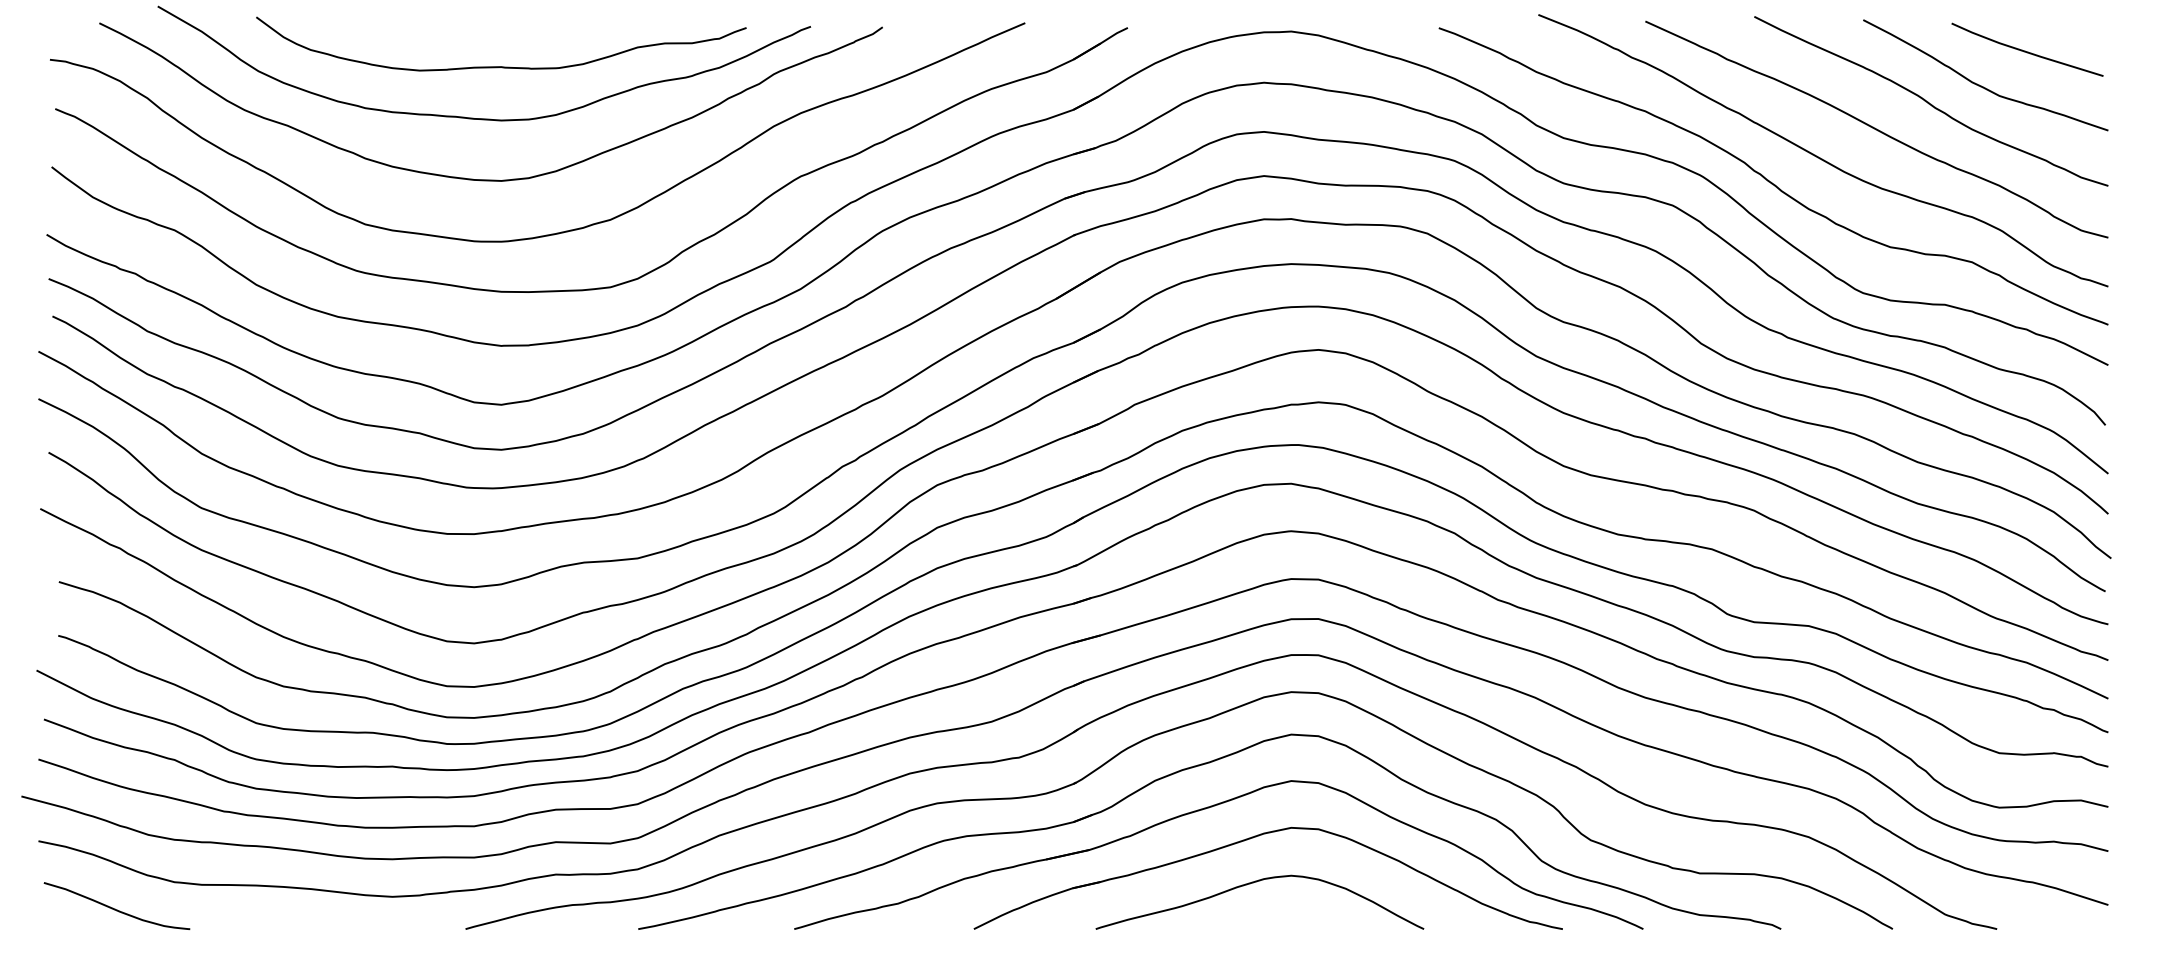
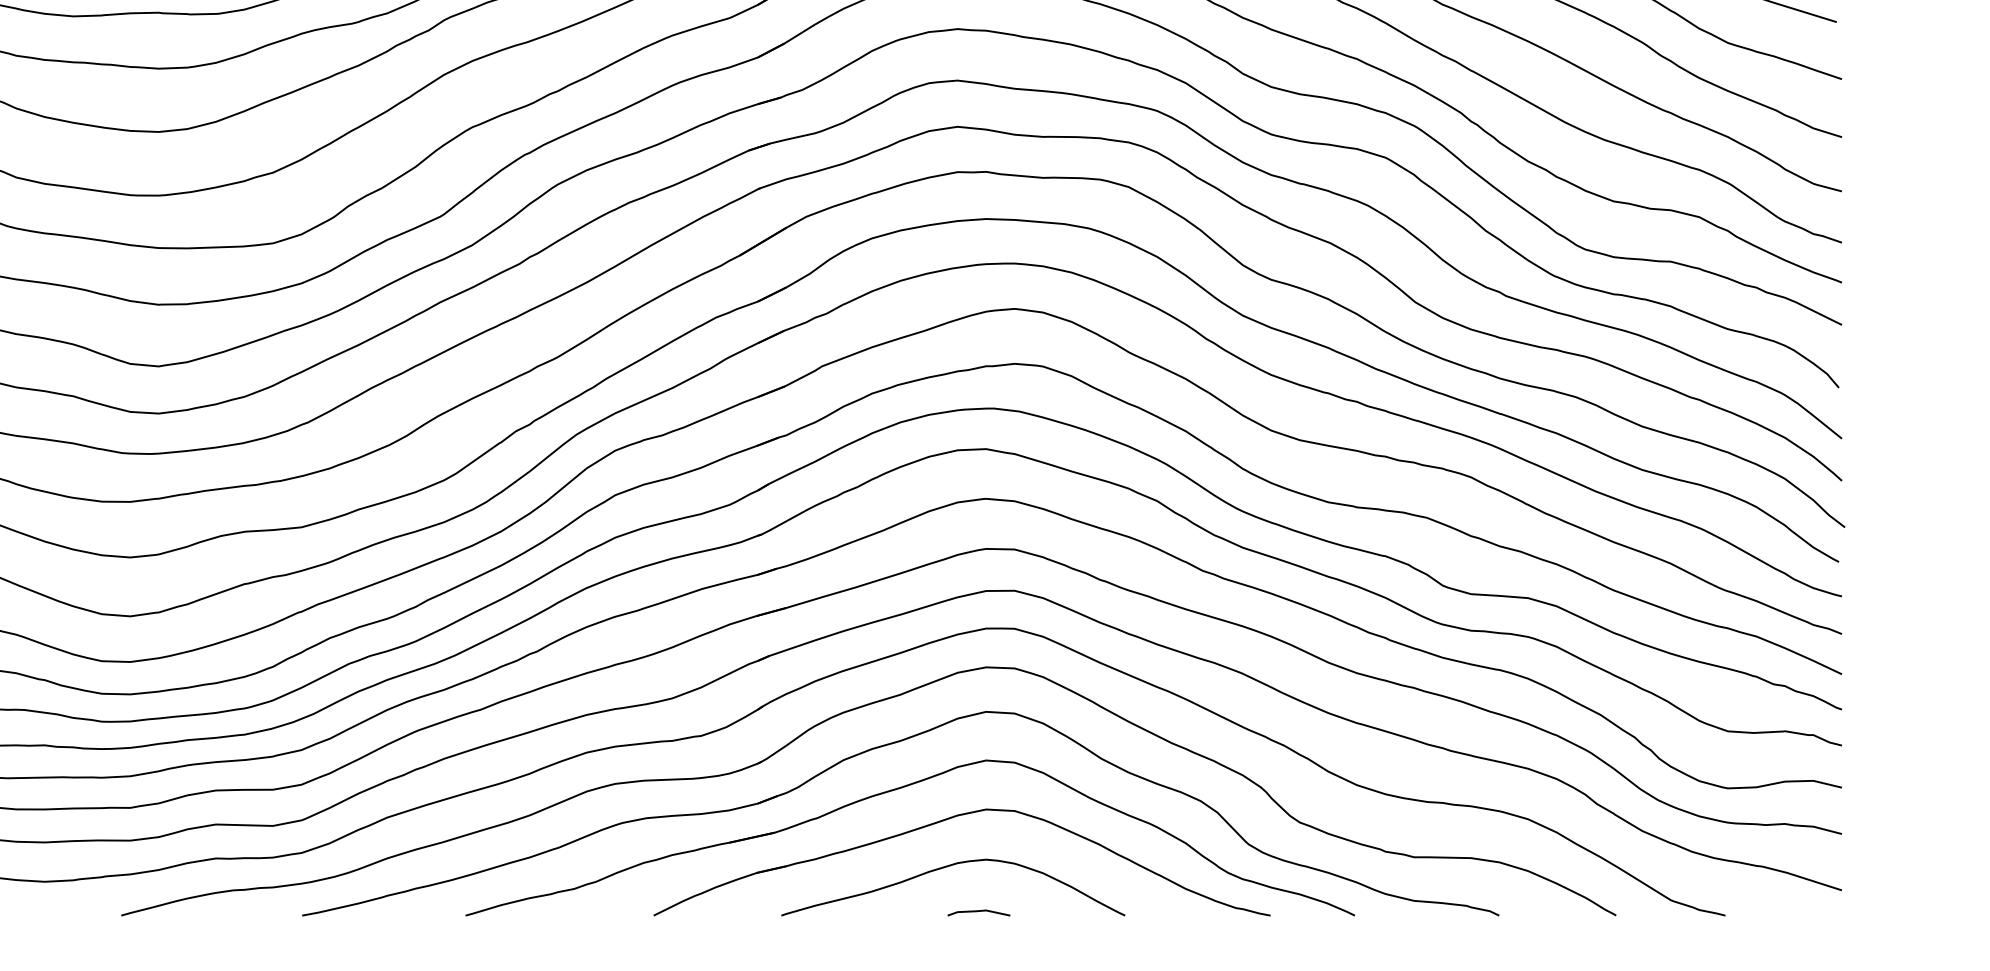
line: (1284, 925) -> (979, 911), added

